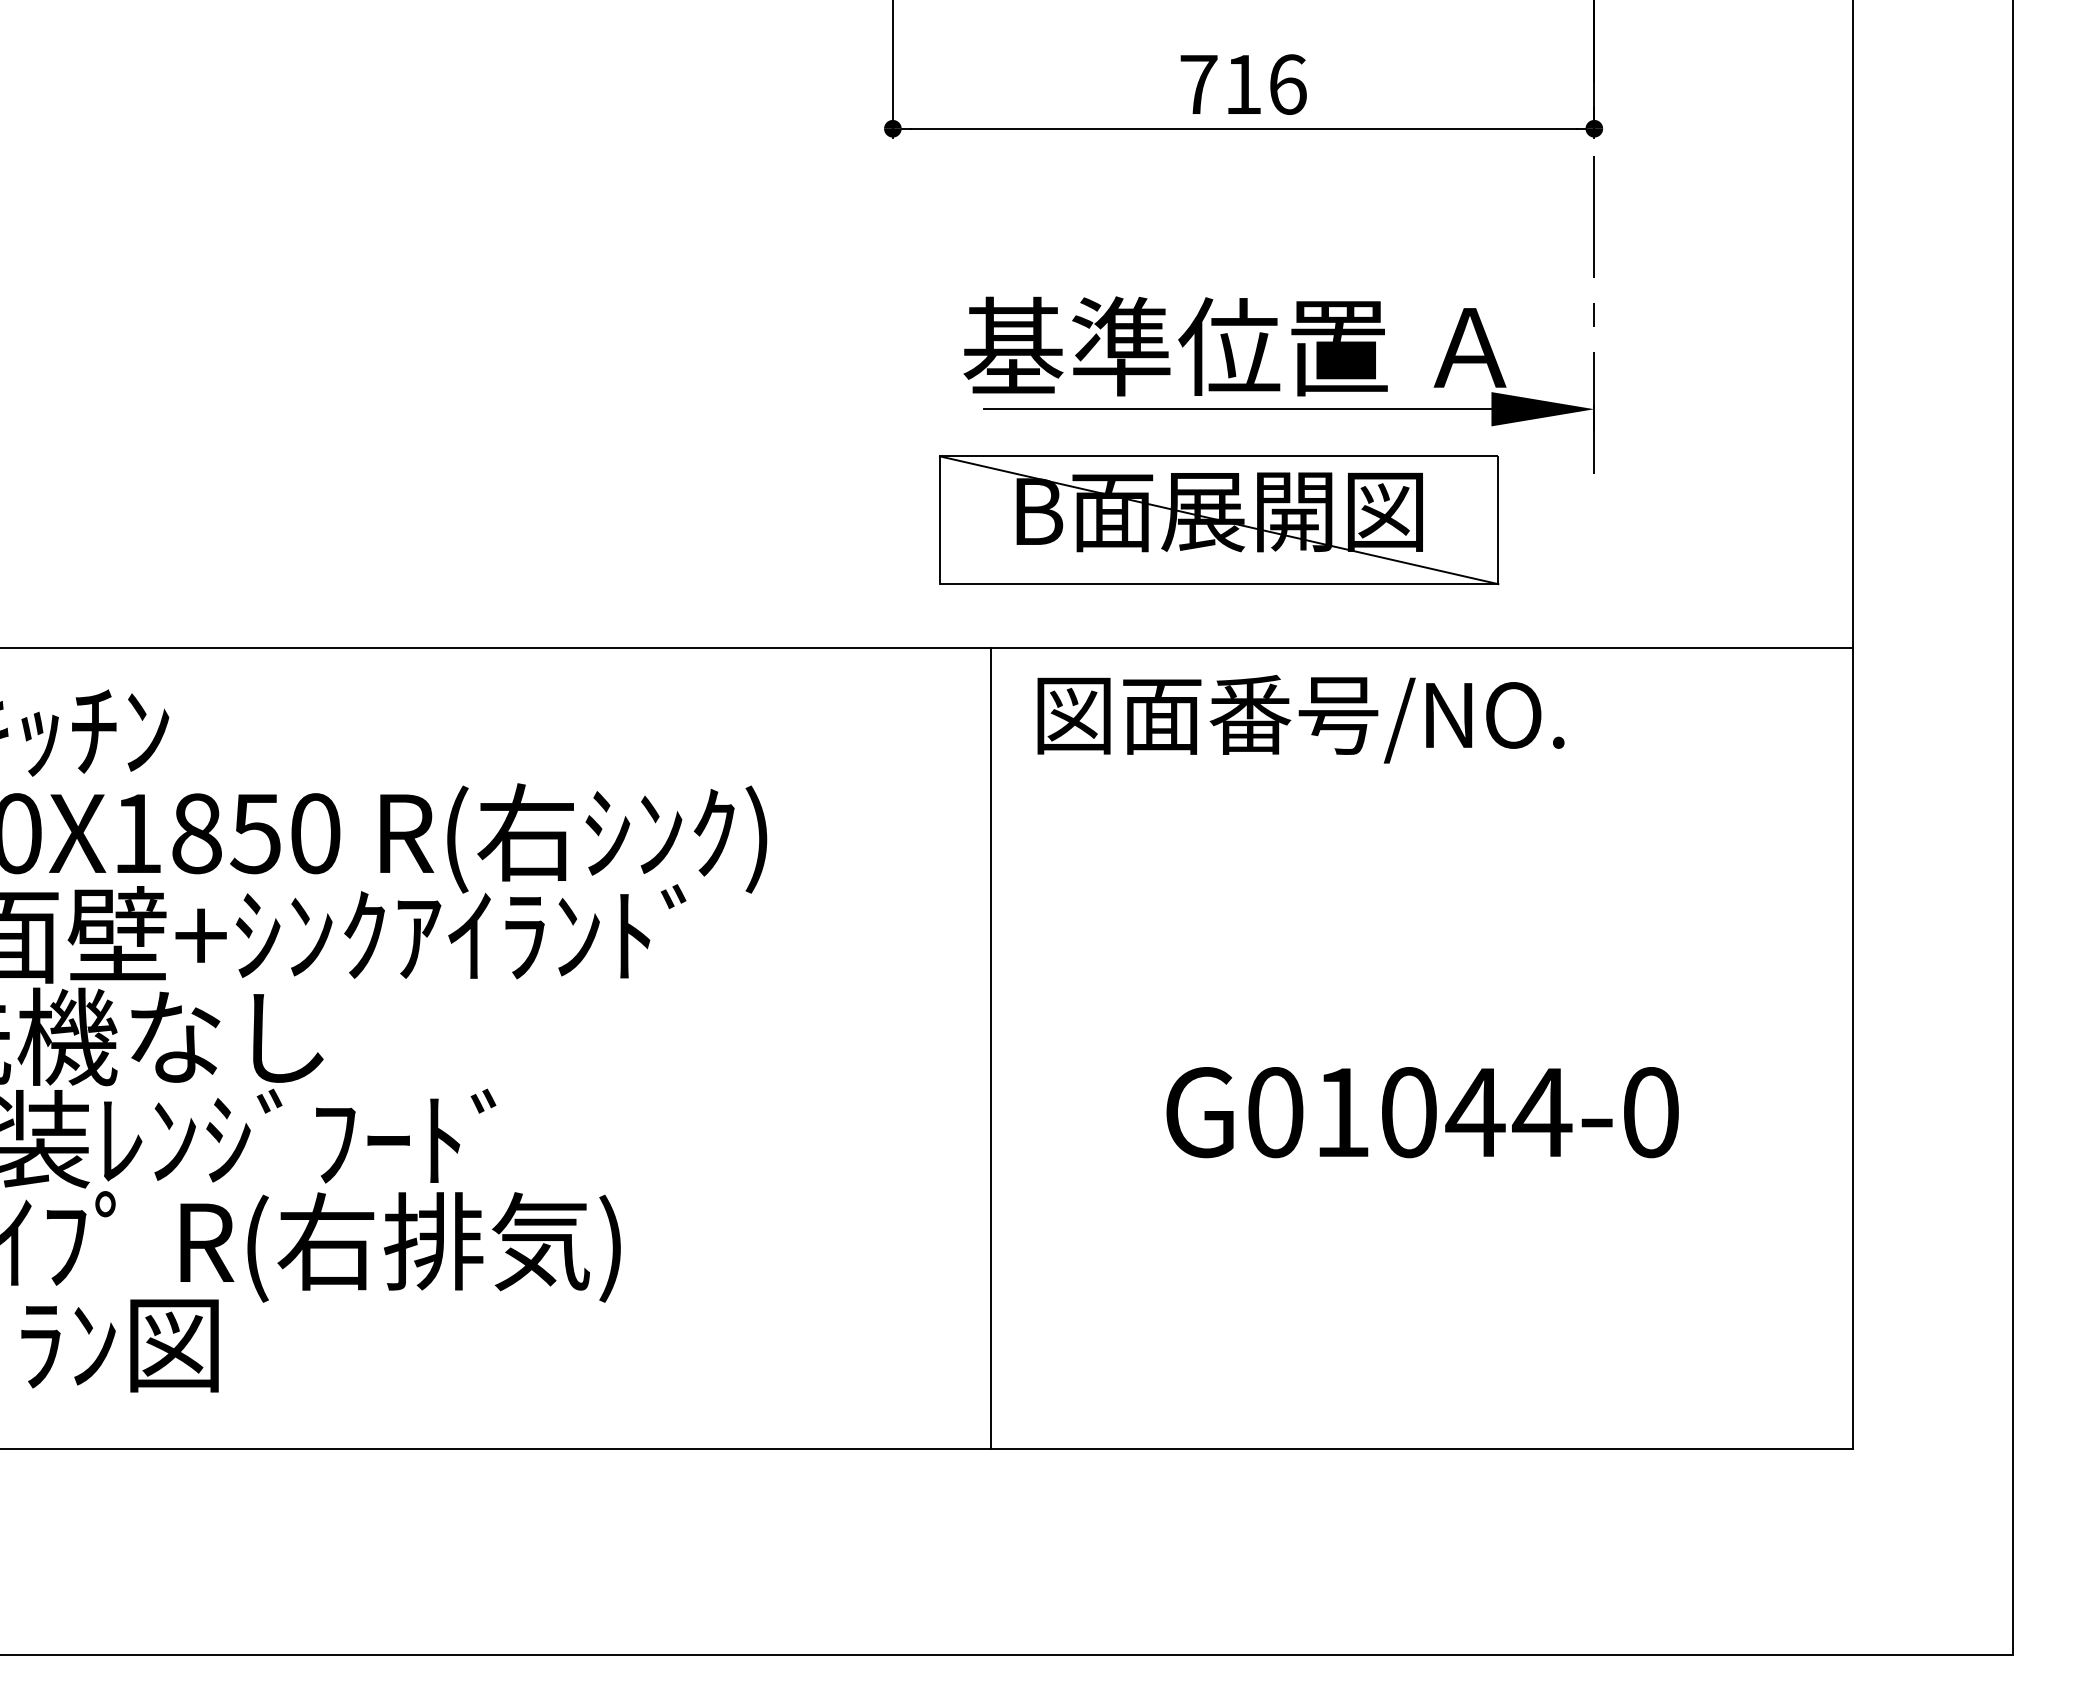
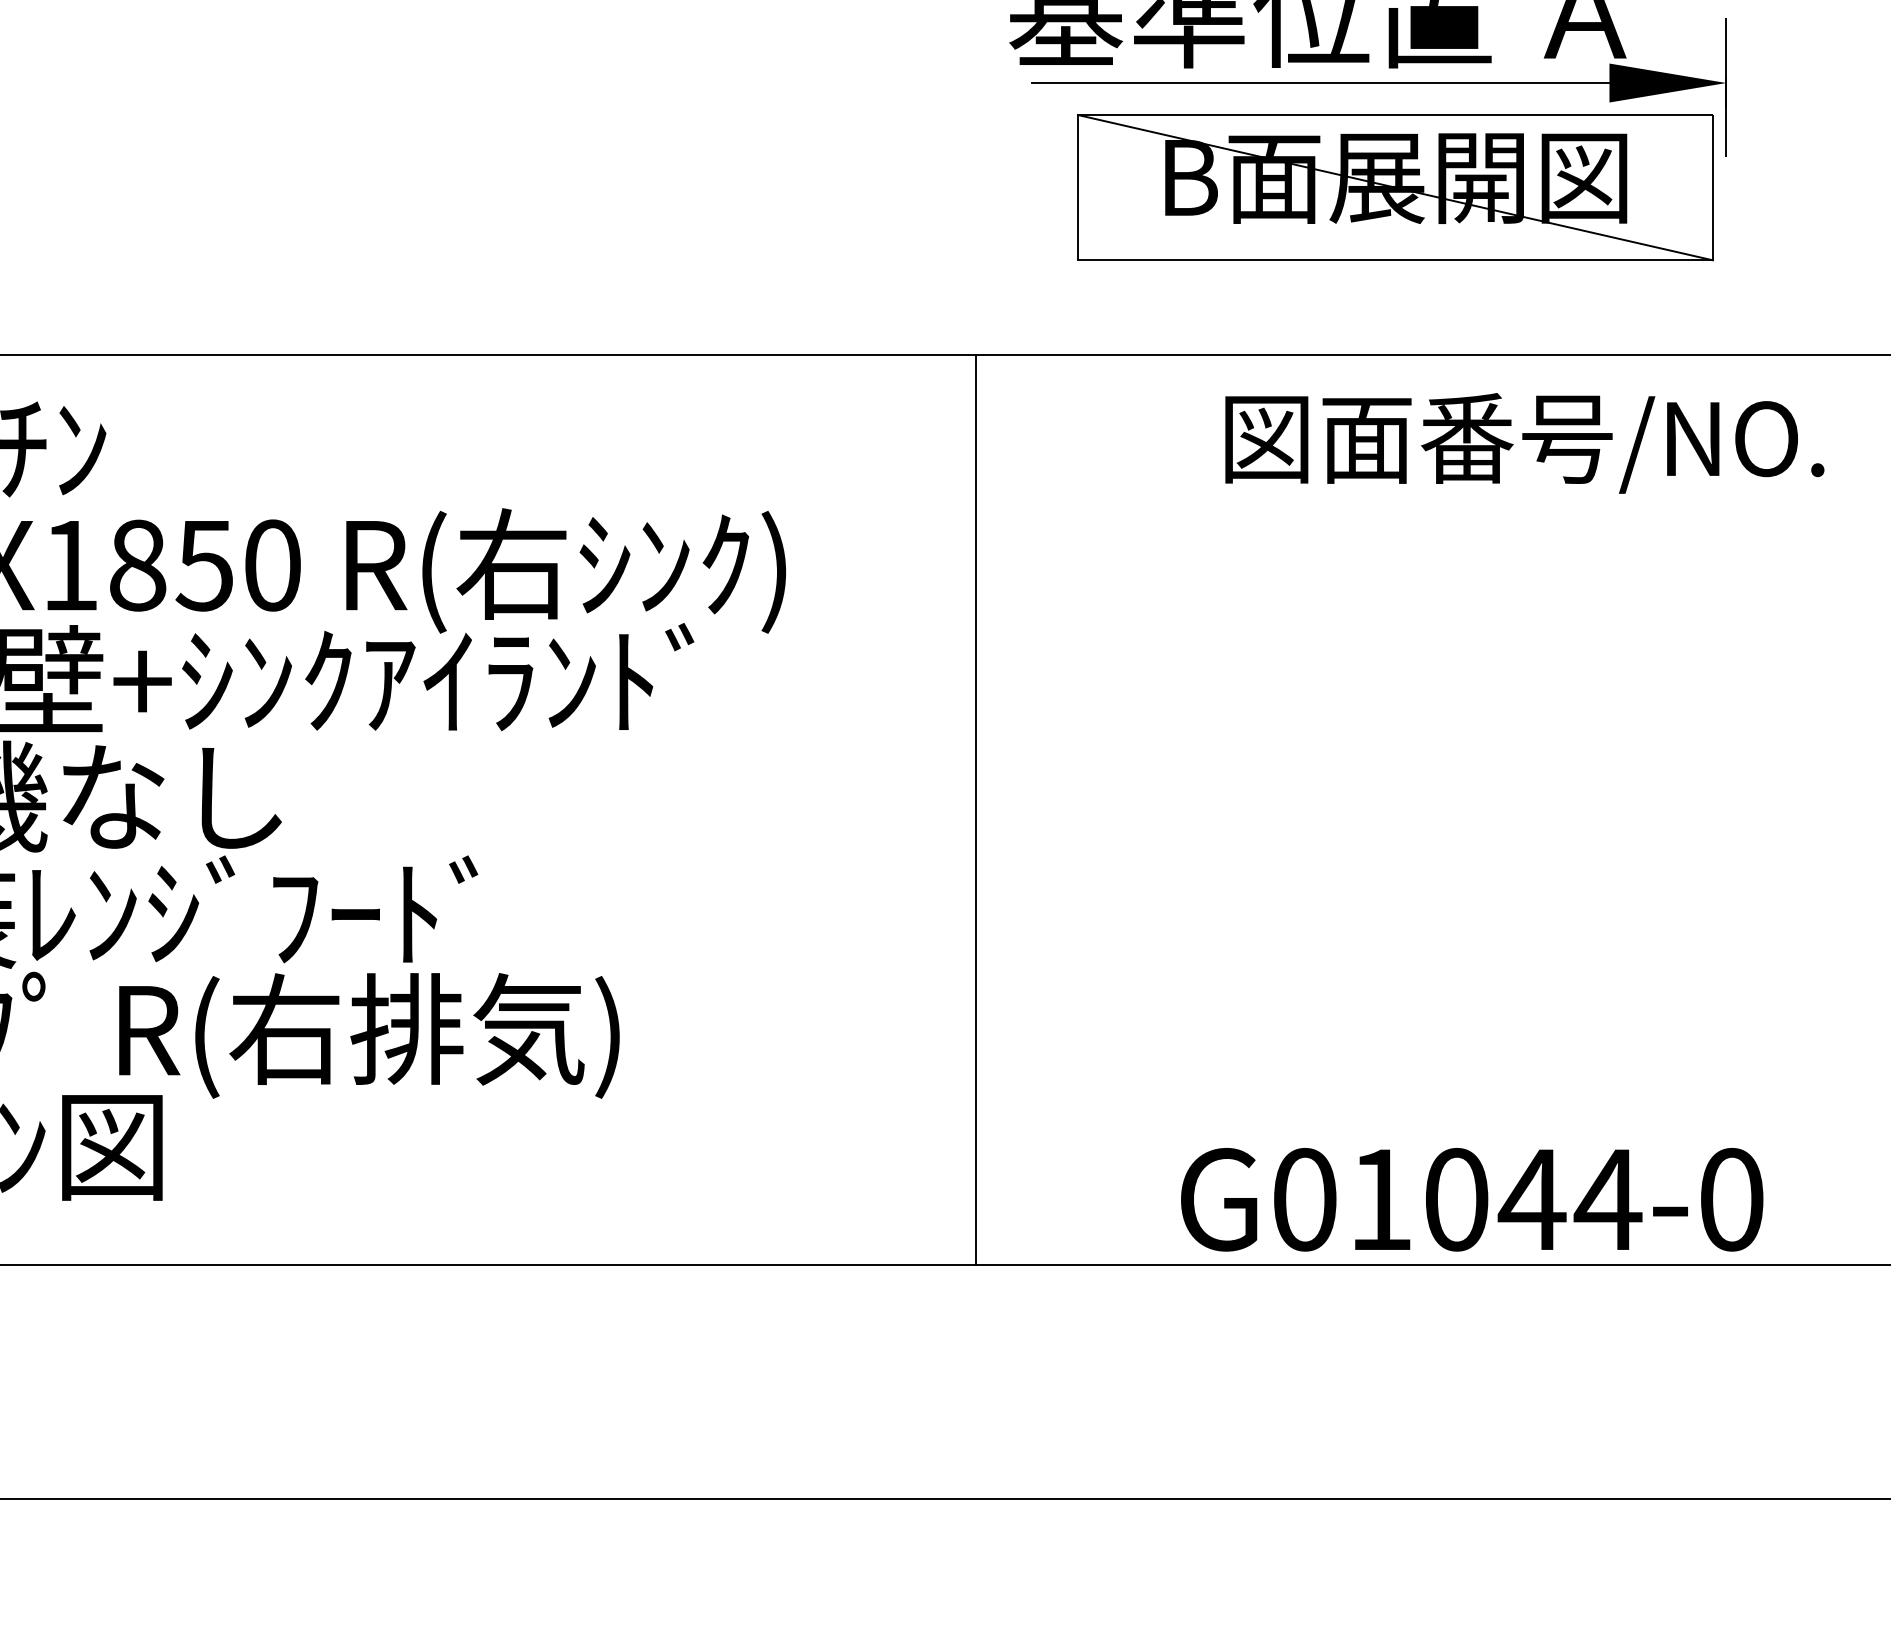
part: (1219, 520) -> (1395, 187), moved
text: (1300, 718) -> (1524, 442), moved
line: (990, 1048) -> (975, 809), moved
text: (1422, 1112) -> (1471, 1199), moved

